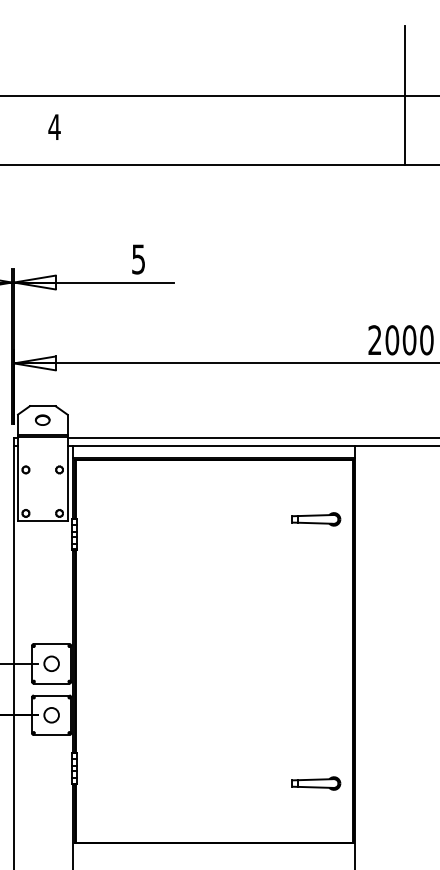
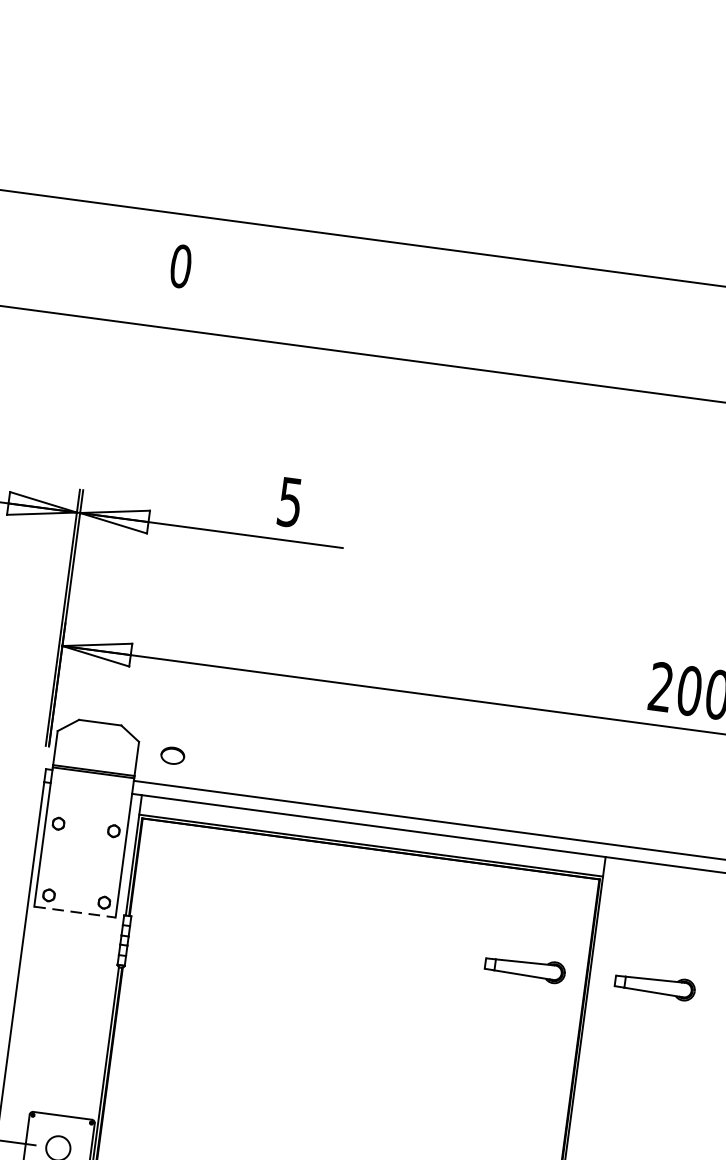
text: (54, 127) -> (180, 266), 4 -> 0
part: (42, 419) -> (172, 754), moved
part: (395, 519) -> (655, 986), added
line: (42, 521) -> (74, 912), solid -> dashed

